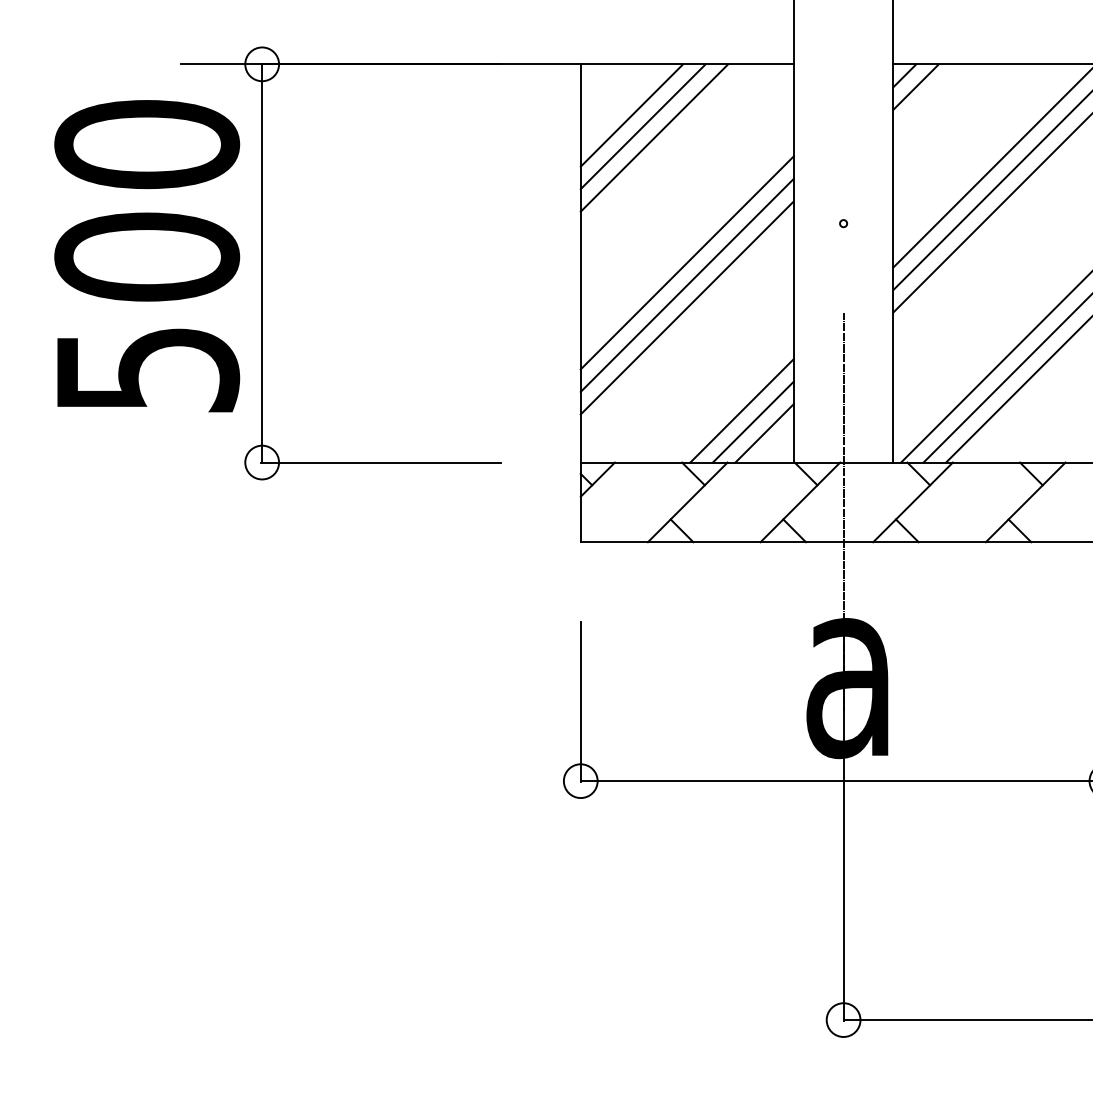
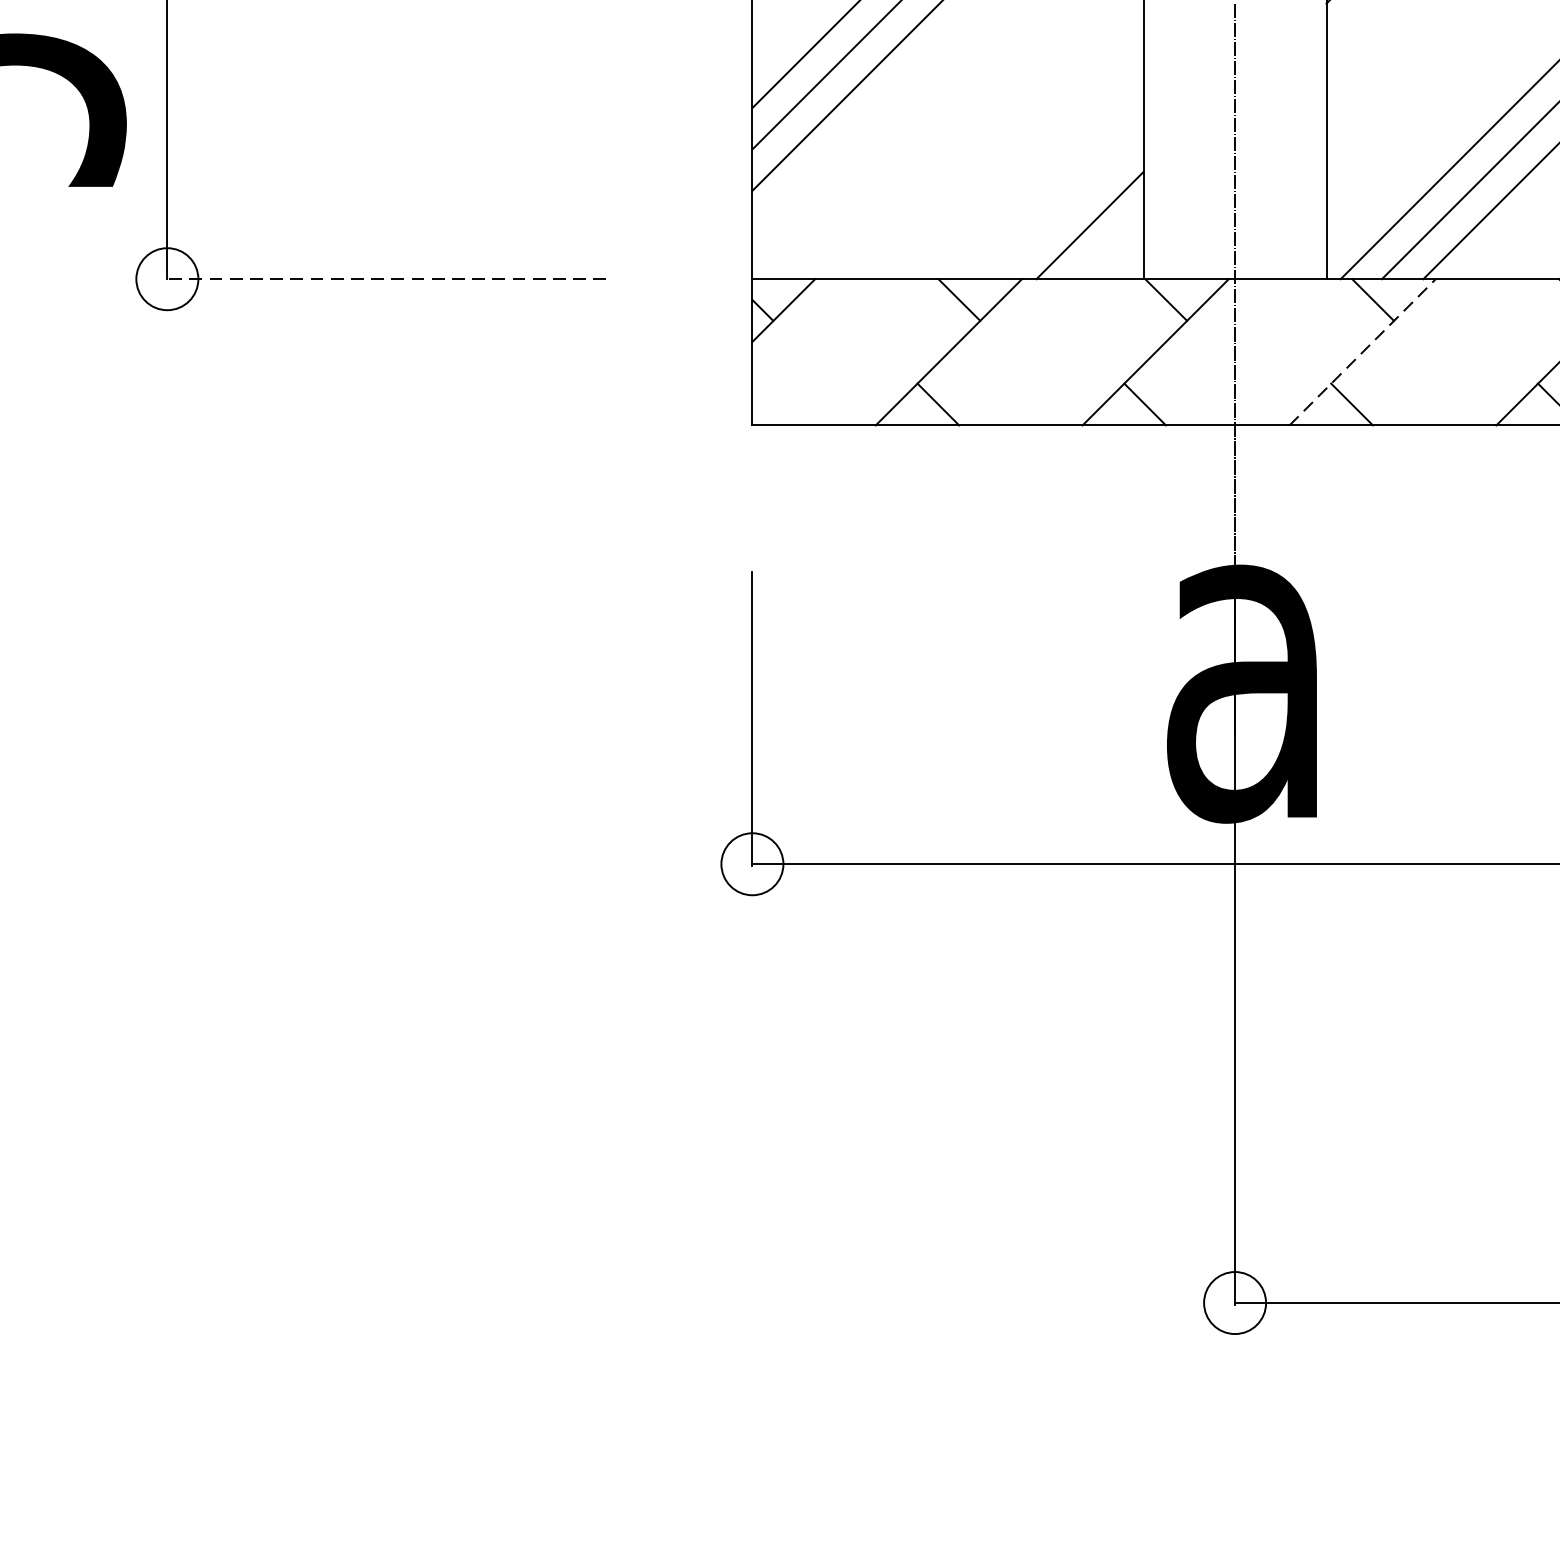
line: (741, 410) -> (1047, 183), removed
line: (752, 421) -> (1067, 203), removed
line: (381, 462) -> (386, 279), solid -> dashed
line: (913, 502) -> (1363, 352), solid -> dashed

